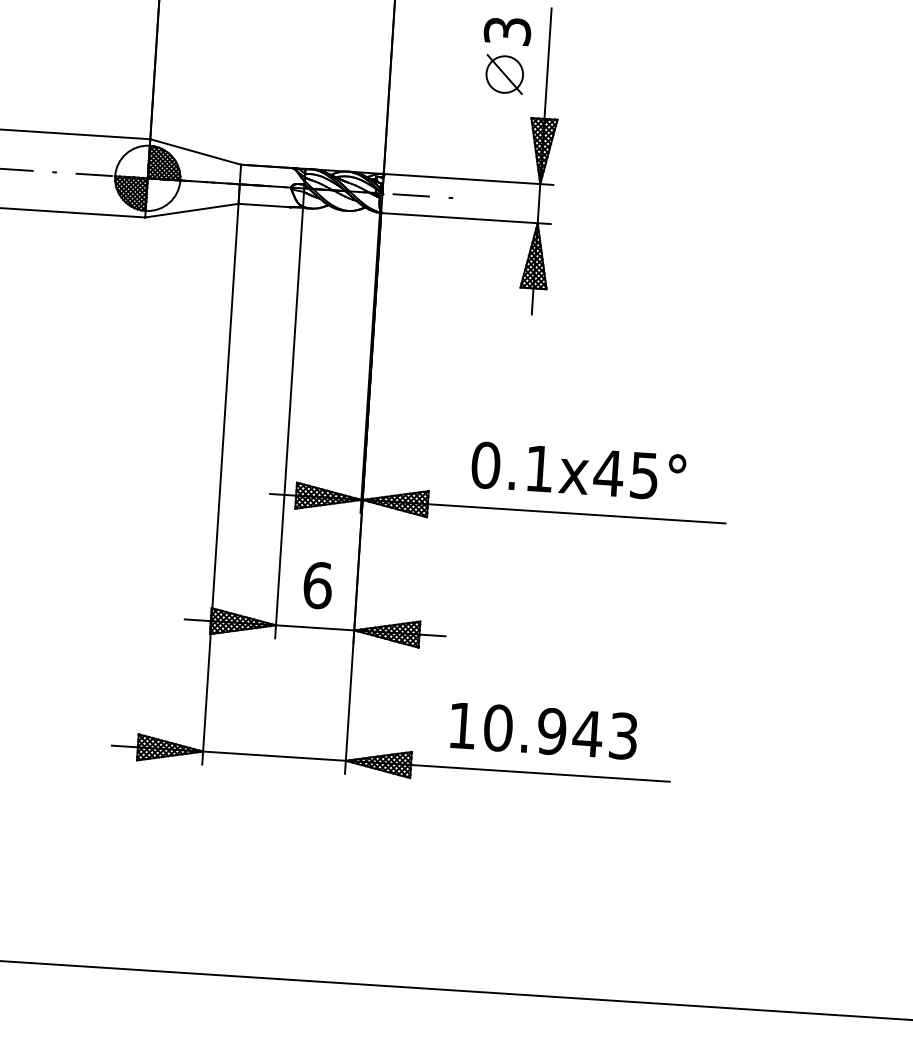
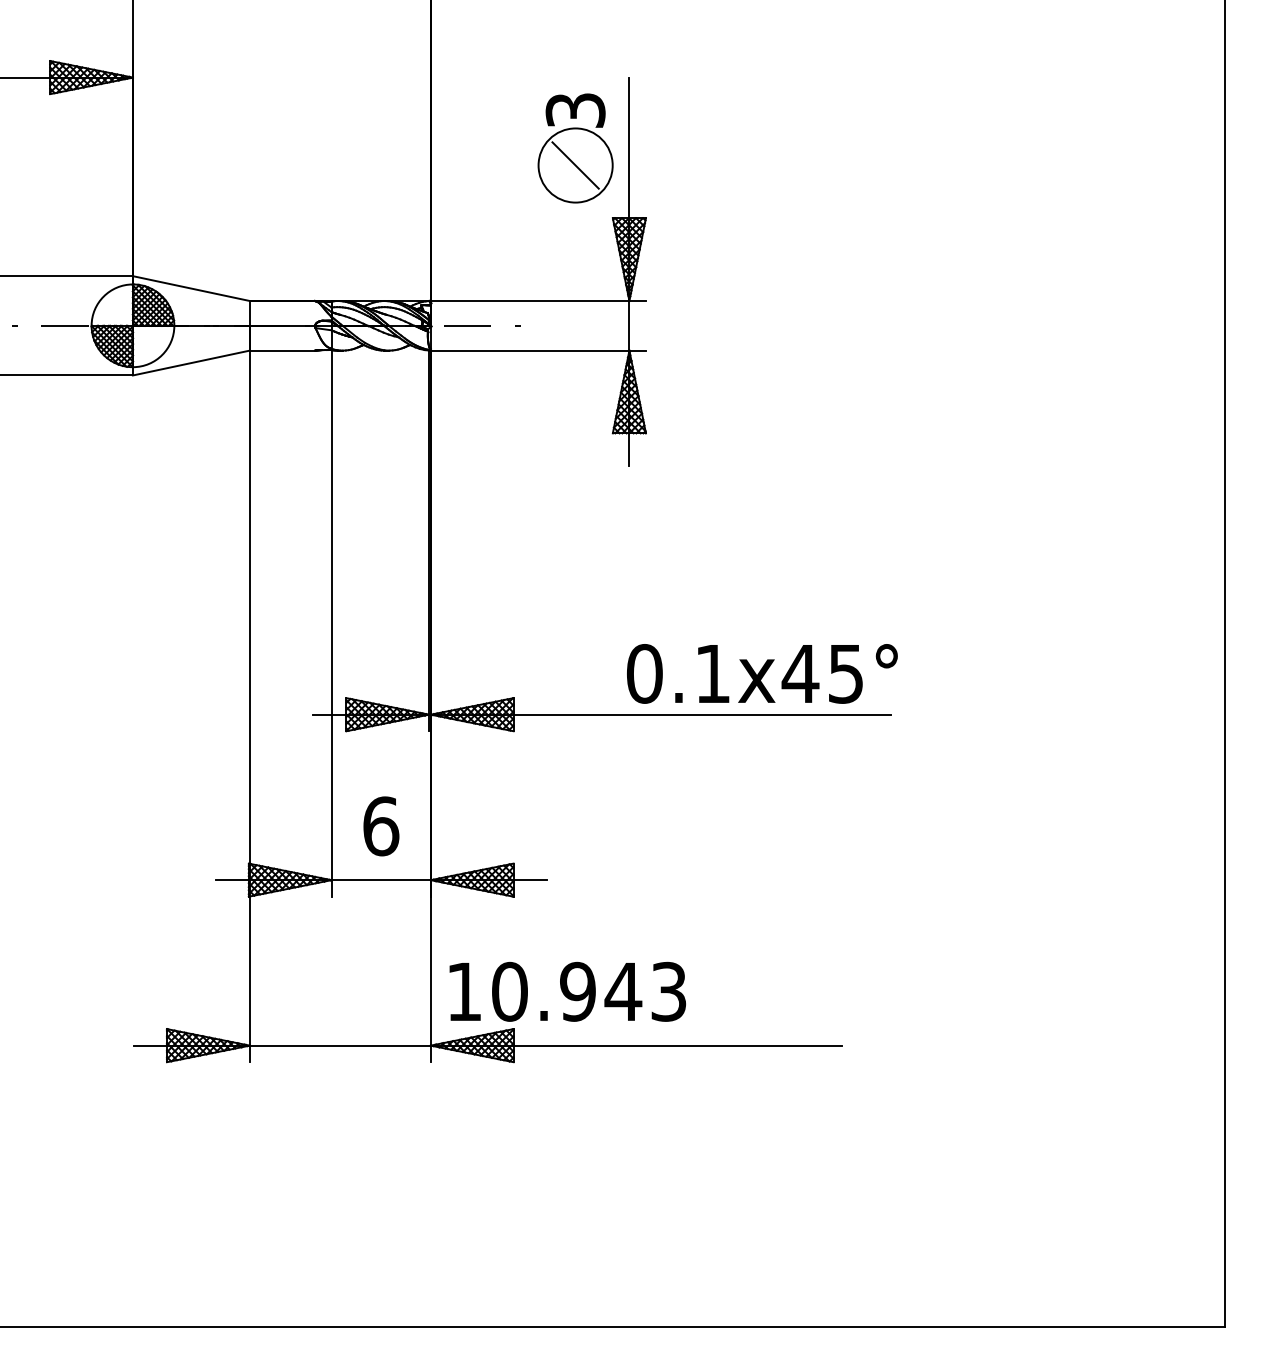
circle: (504, 74) -> (575, 165), size x1.6
text: (578, 471) -> (762, 673), moved
text: (543, 730) -> (567, 991), moved

